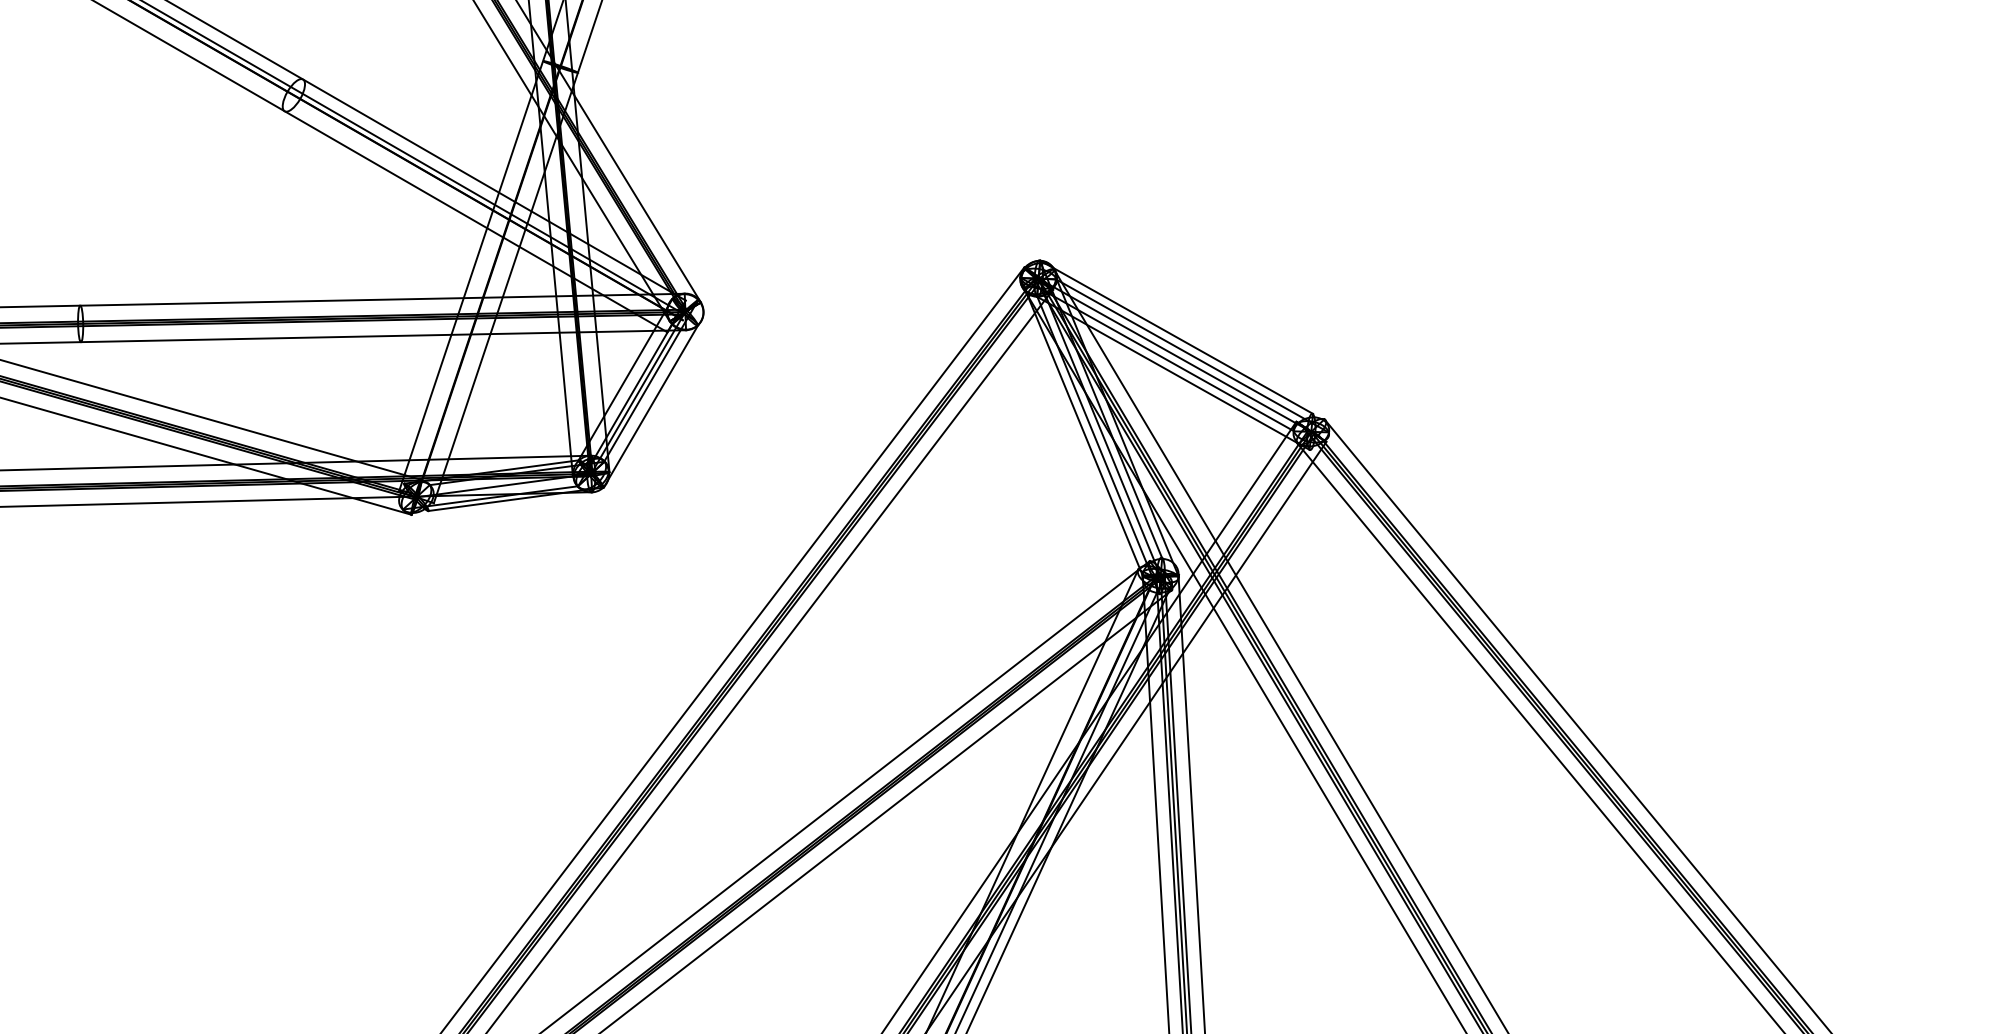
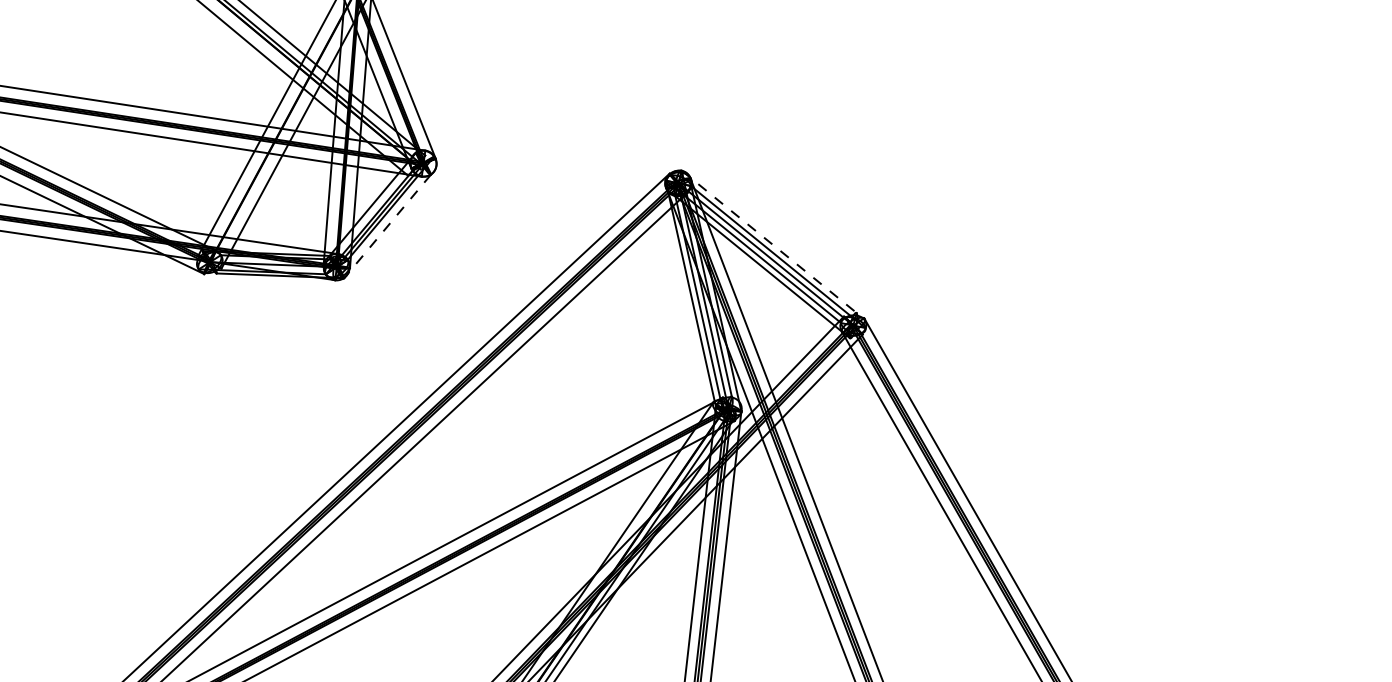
line: (1177, 337) -> (769, 242), solid -> dashed
line: (651, 406) -> (387, 226), solid -> dashed

